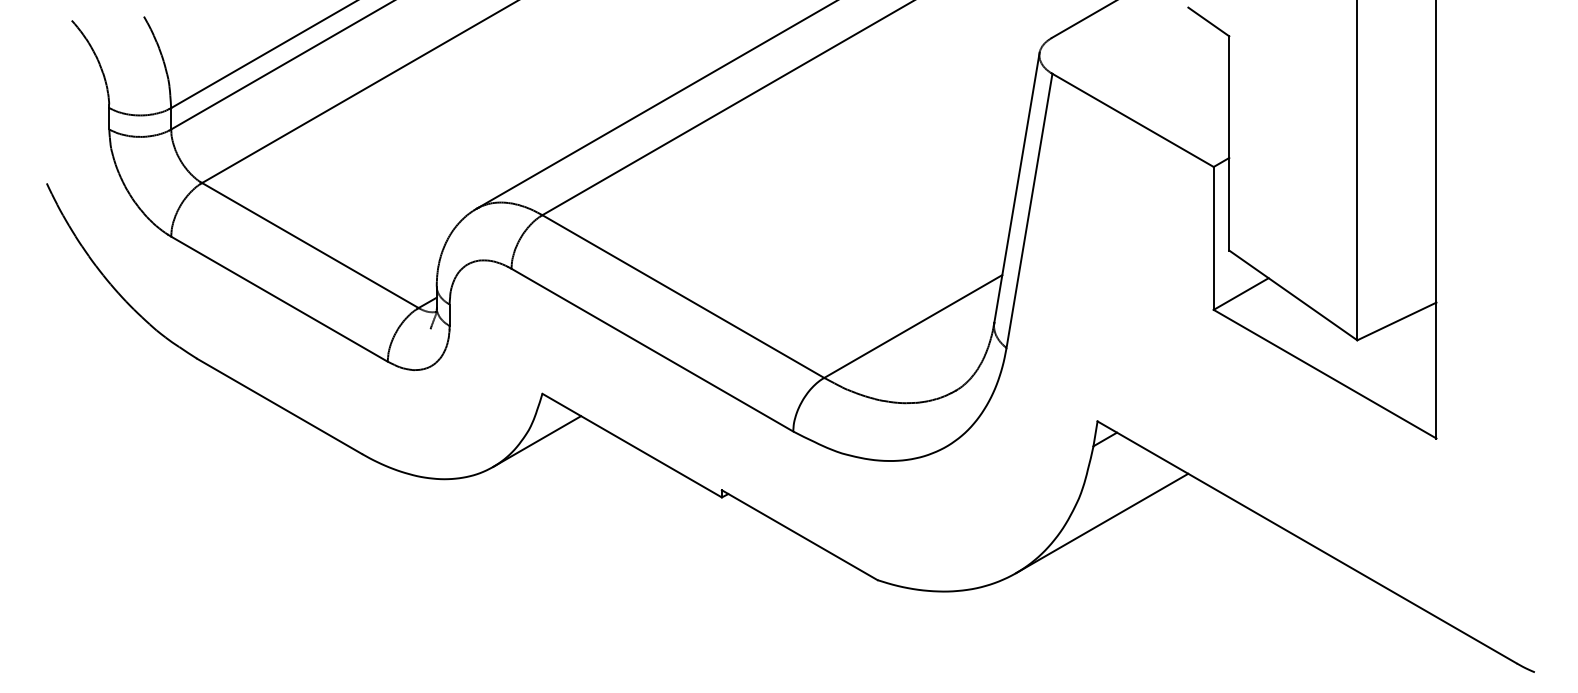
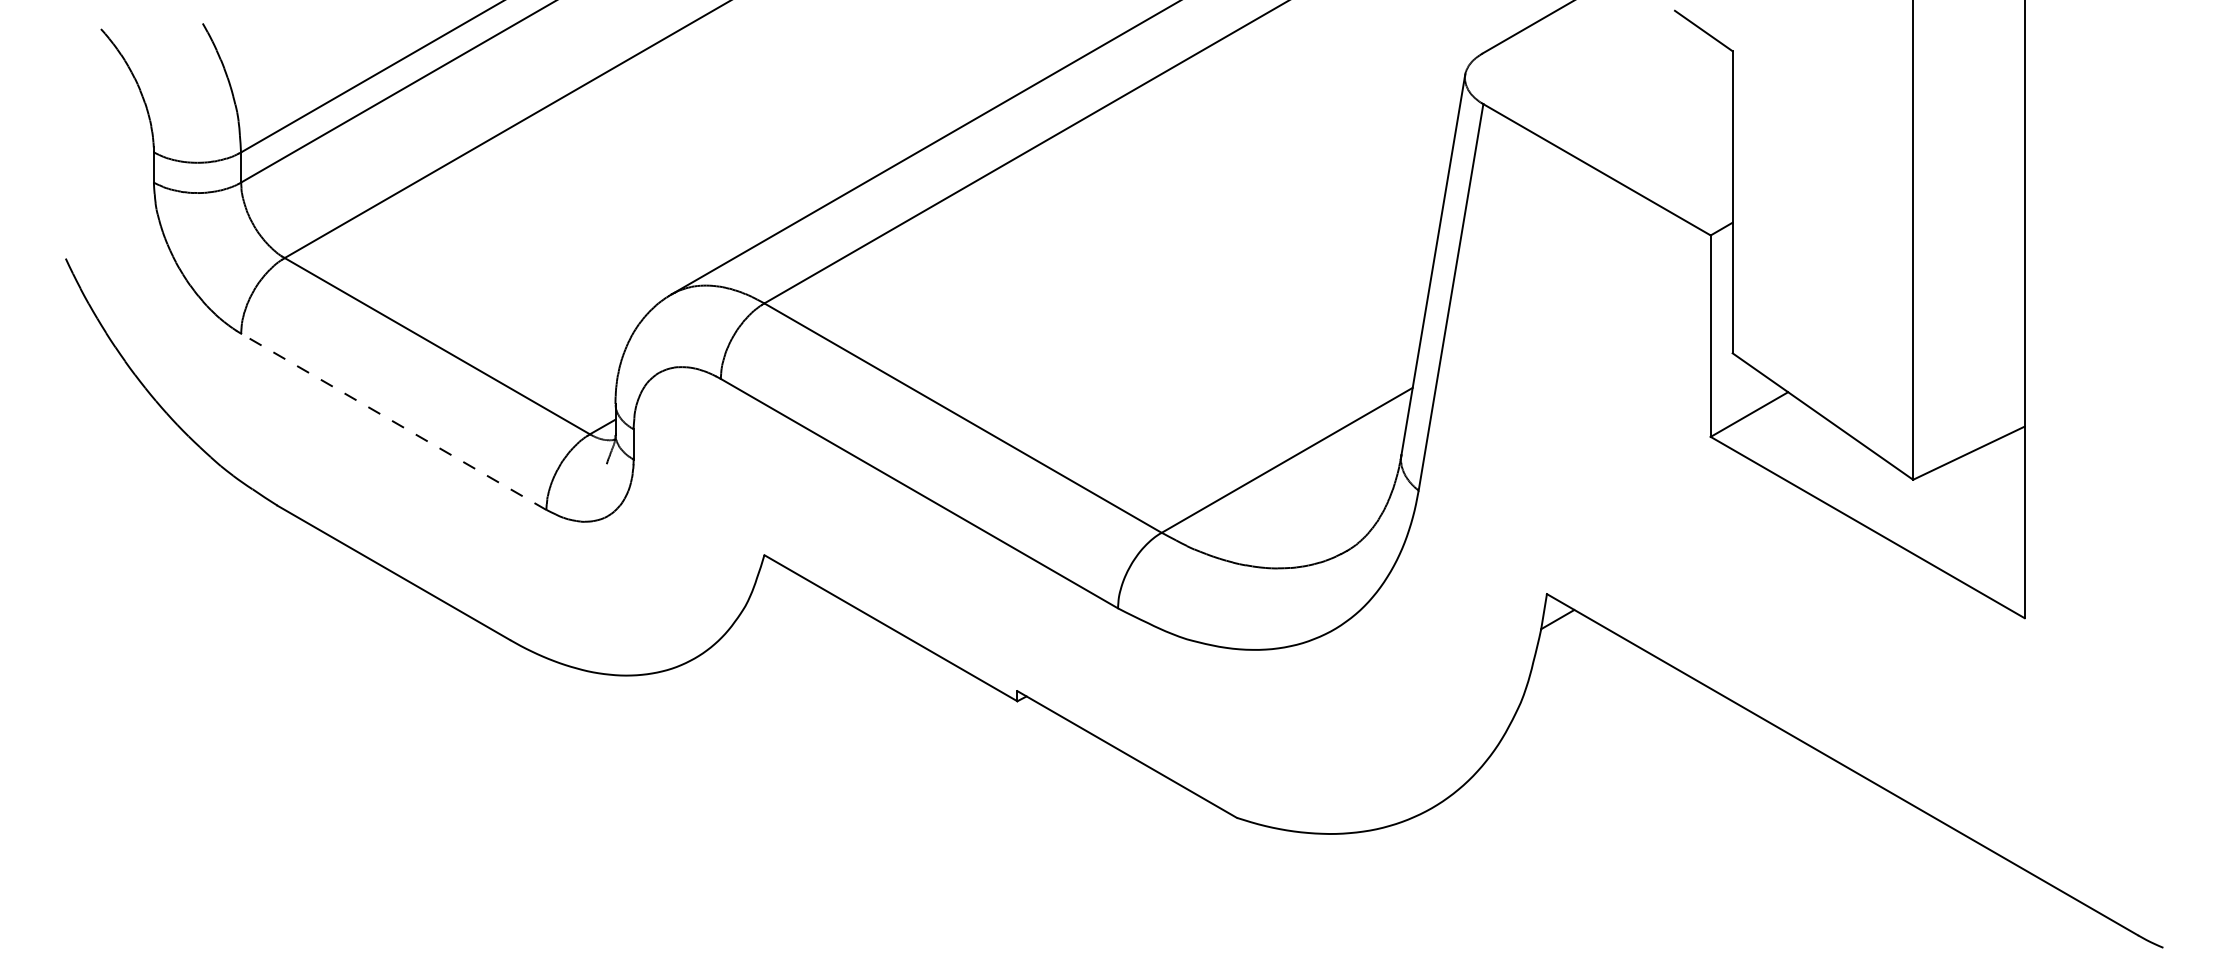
line: (279, 298) -> (393, 421), solid -> dashed
line: (536, 441) -> (756, 622), removed
line: (1102, 523) -> (1553, 737), removed

